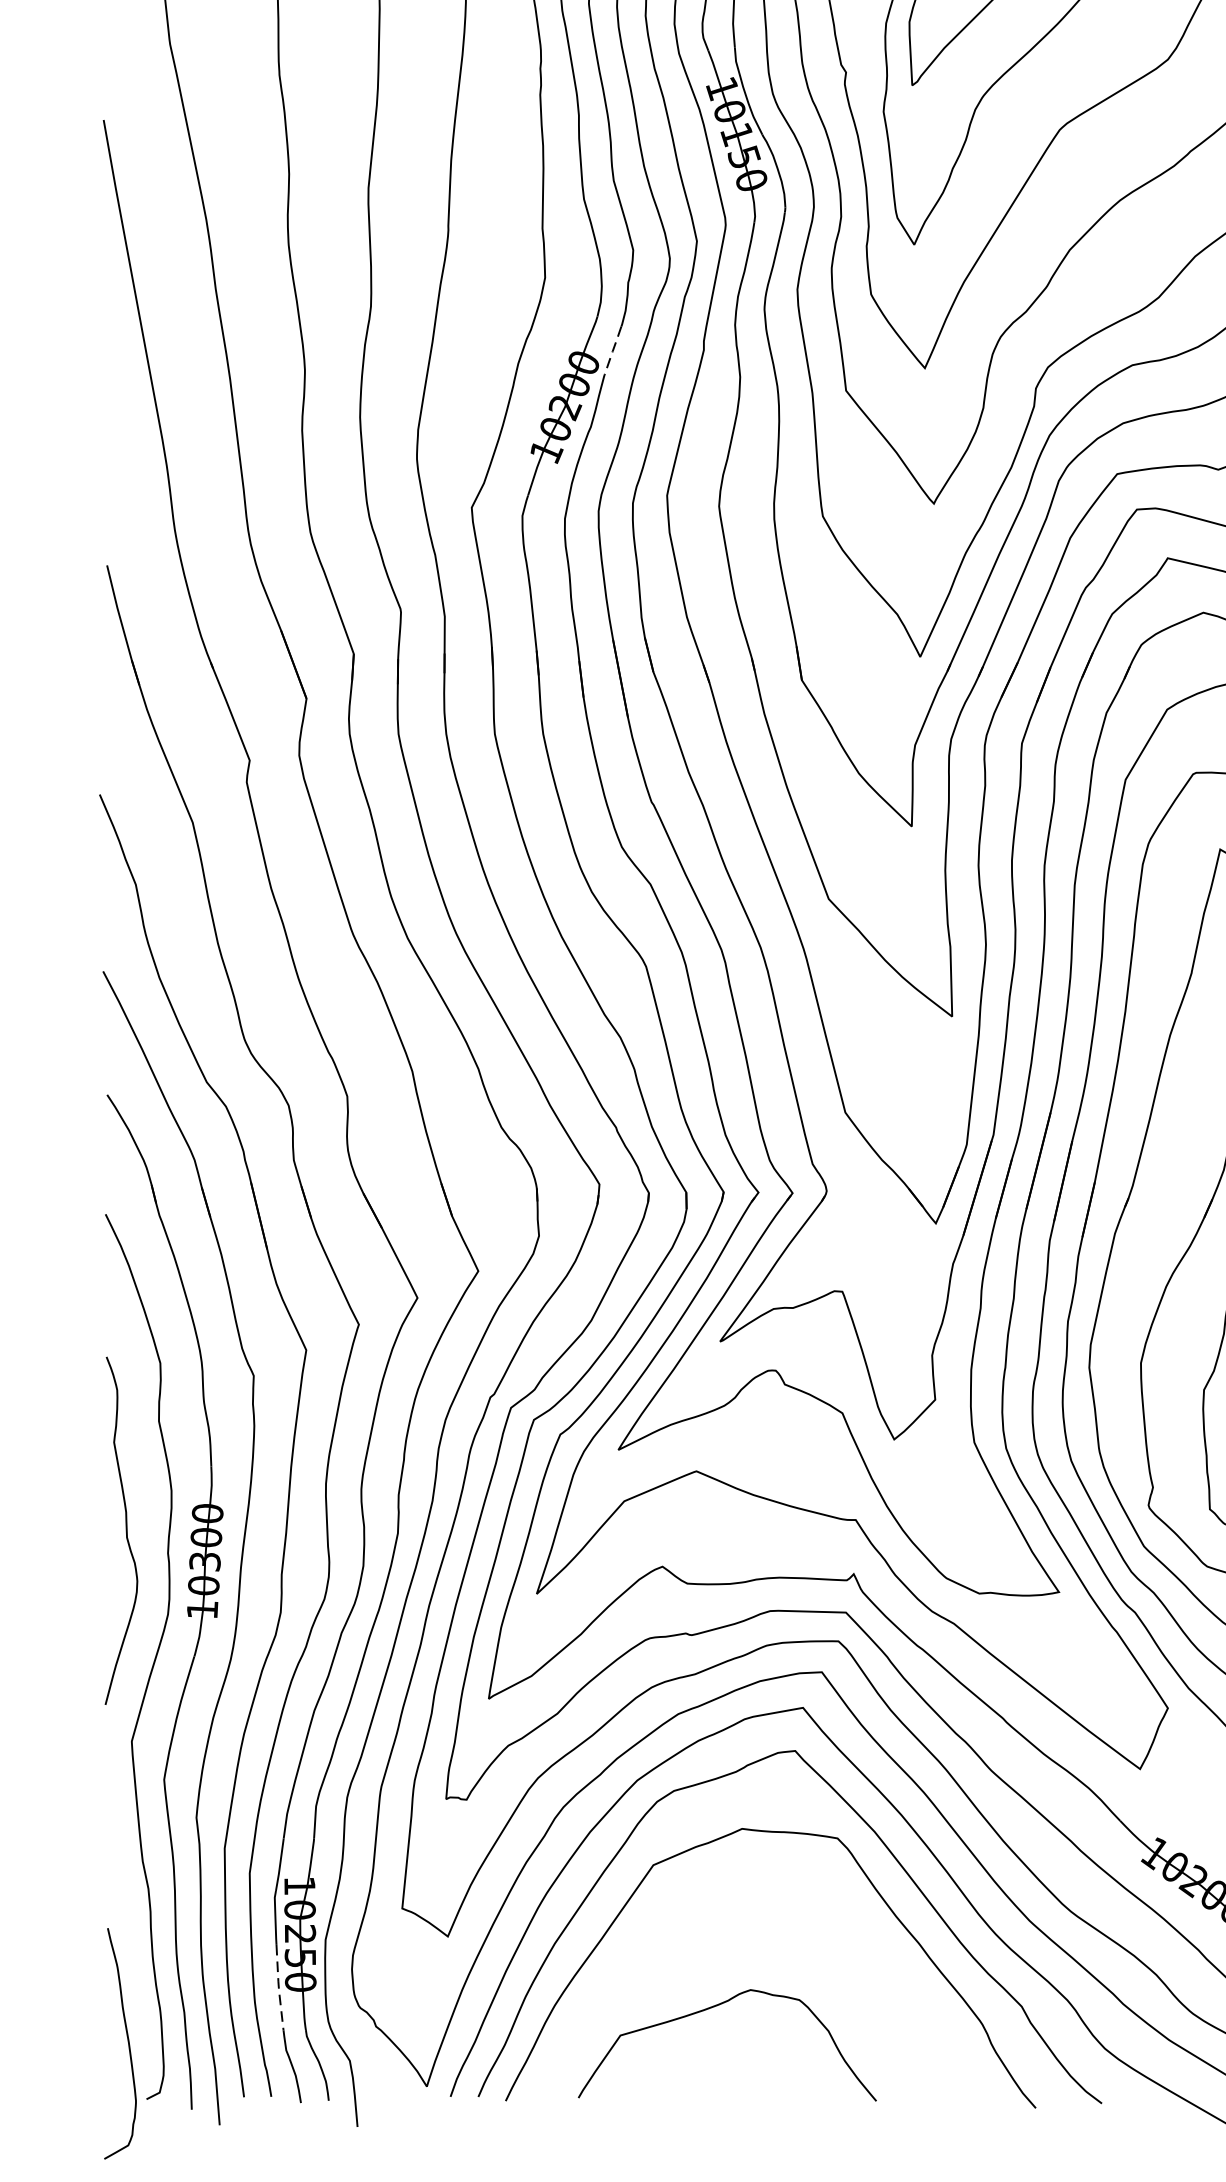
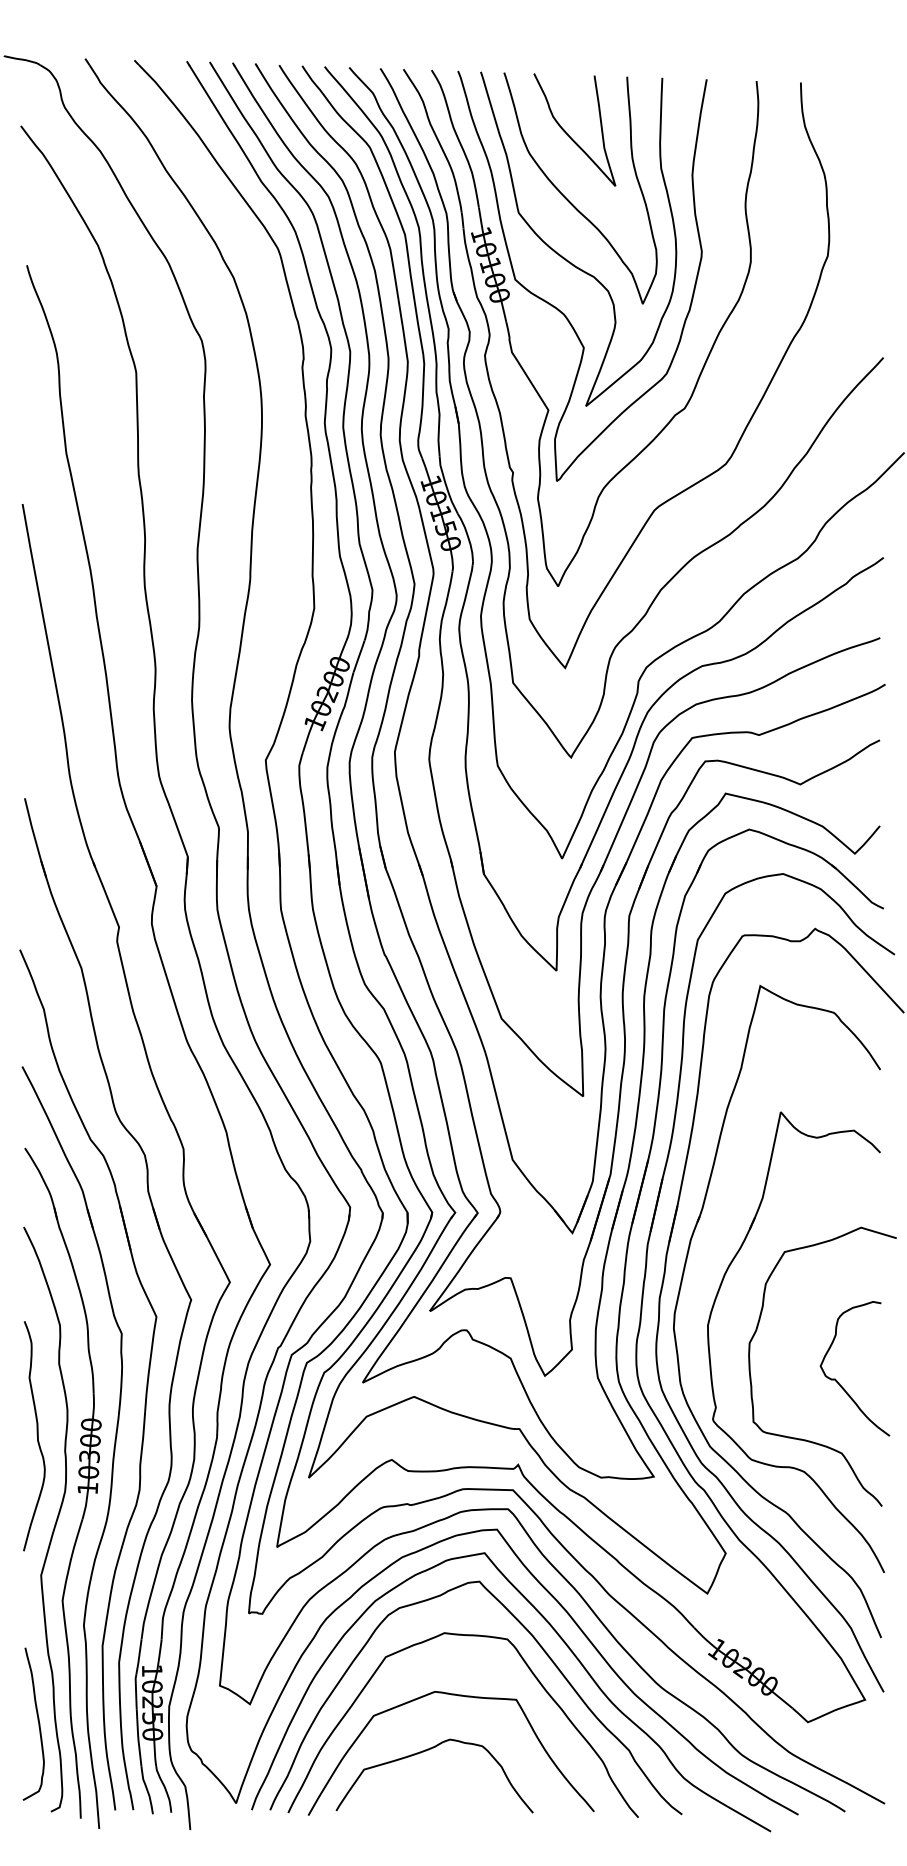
line: (612, 350) -> (358, 656), dashed -> solid
curve: (763, 1924) -> (458, 1696), added
line: (279, 1988) -> (138, 1738), dashed -> solid
curve: (126, 2038) -> (37, 1720), moved

